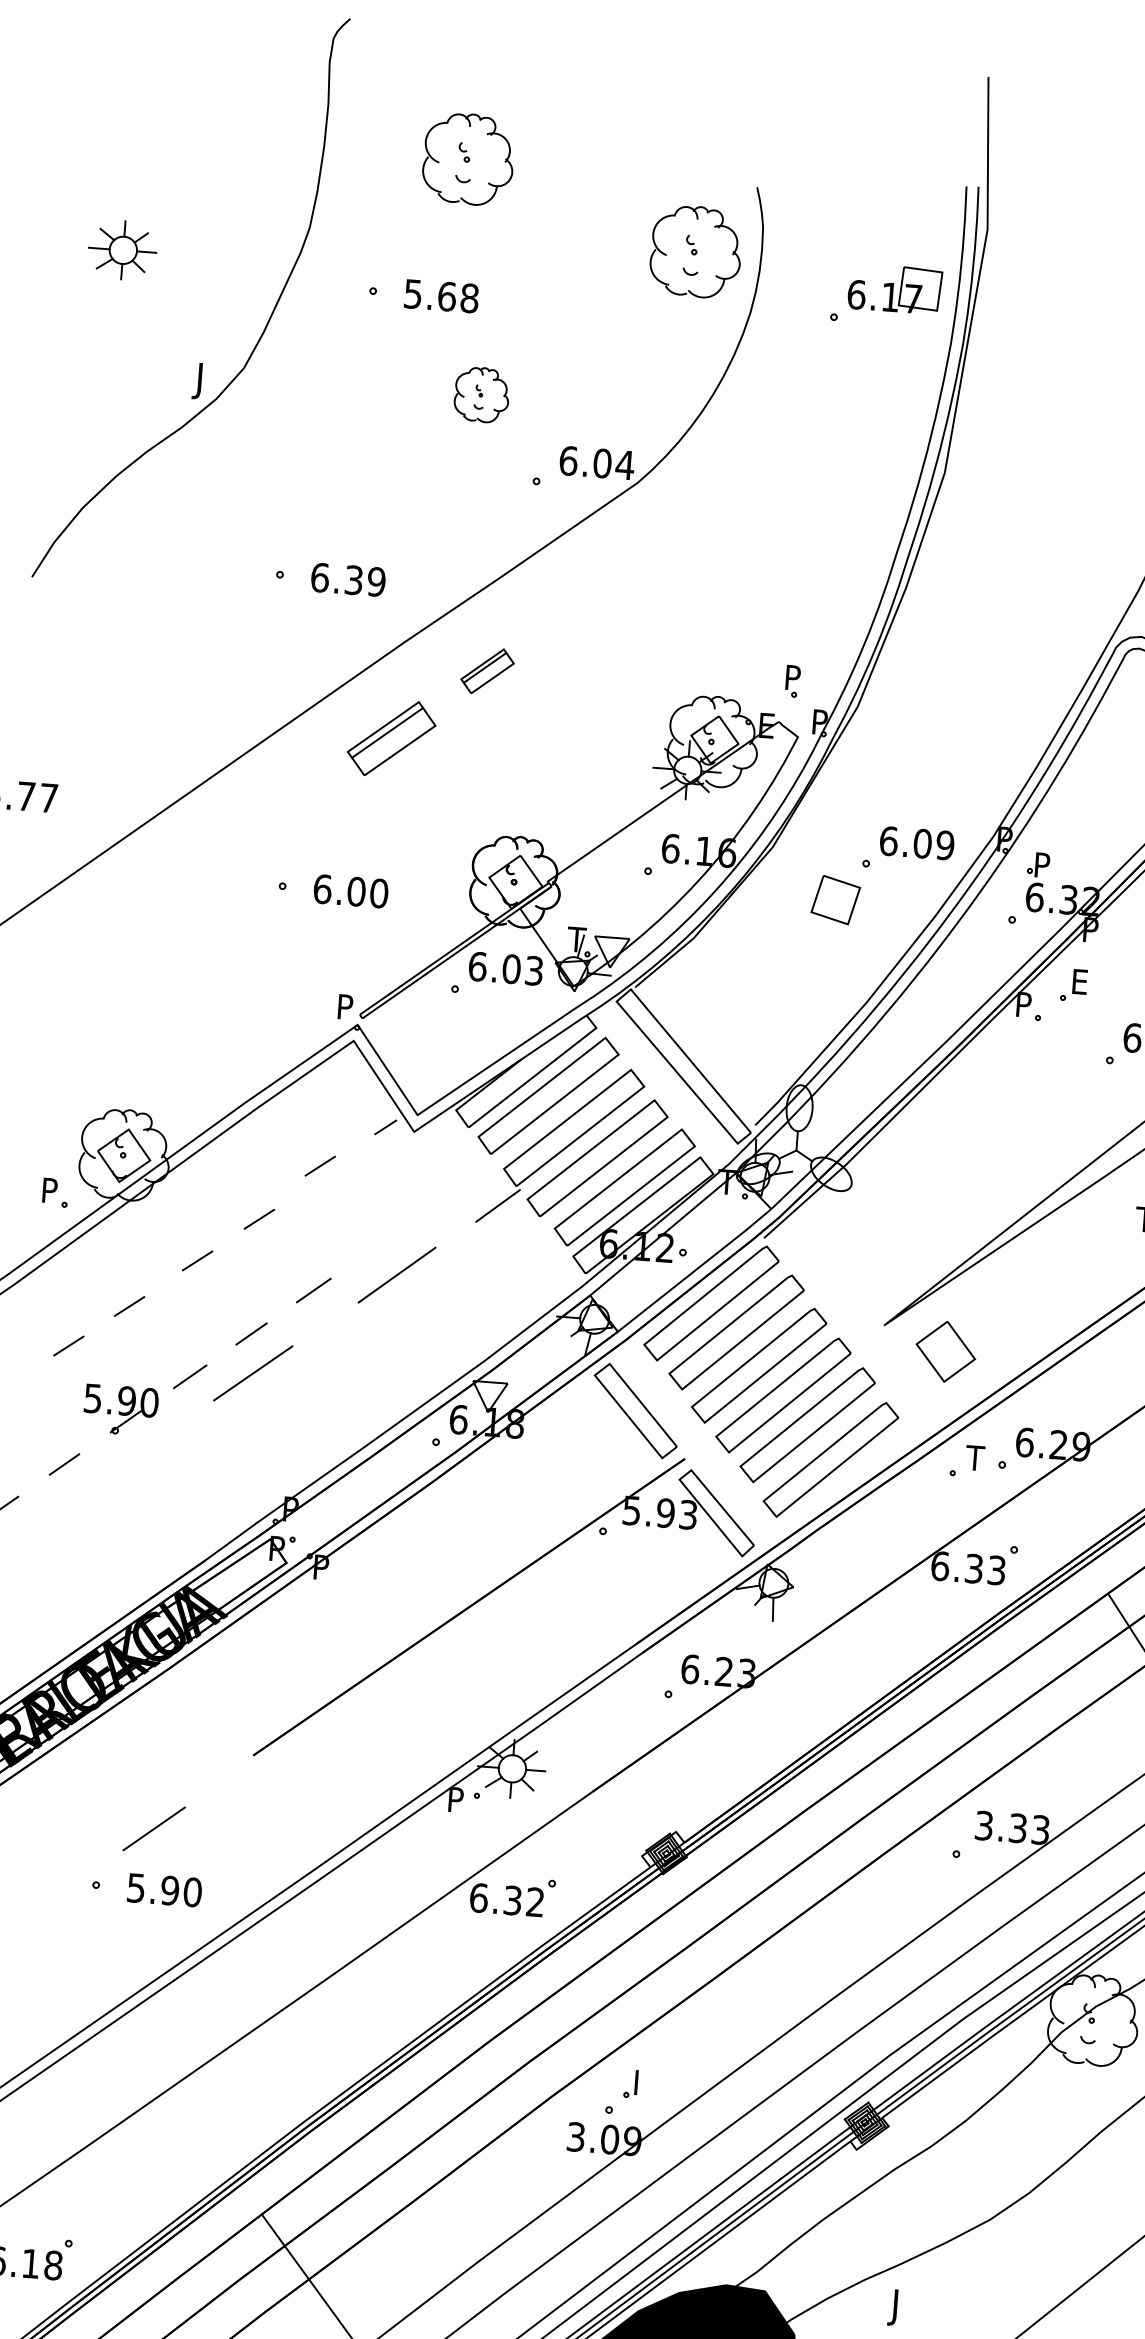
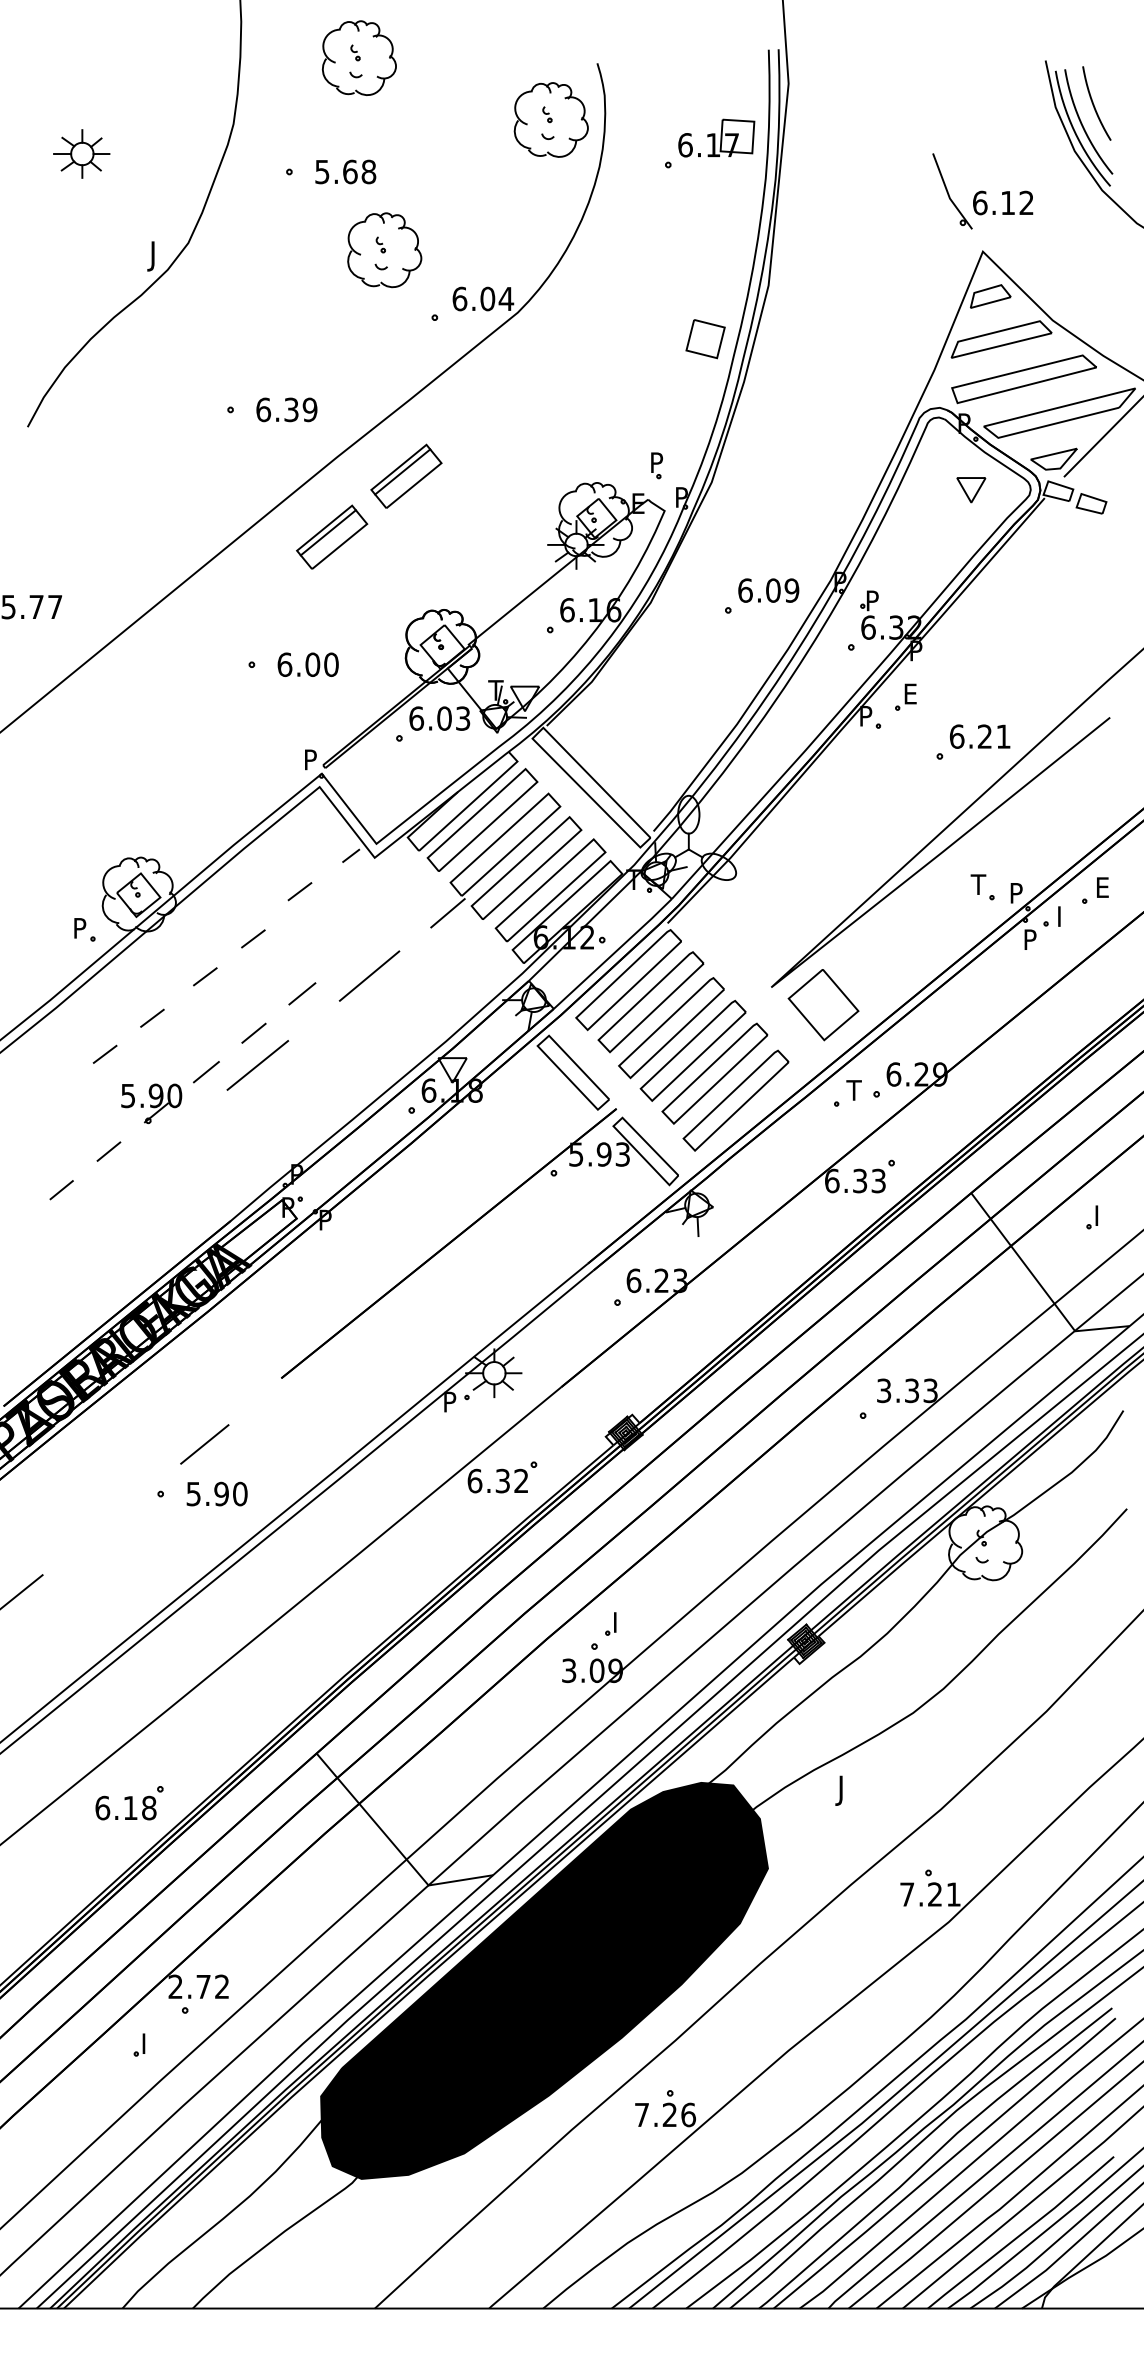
part: (481, 395) -> (384, 250), size x1.67
part: (487, 670) -> (406, 475), size x1.67
part: (835, 900) -> (705, 339), moved
part: (945, 1352) -> (823, 1005), size x1.43

